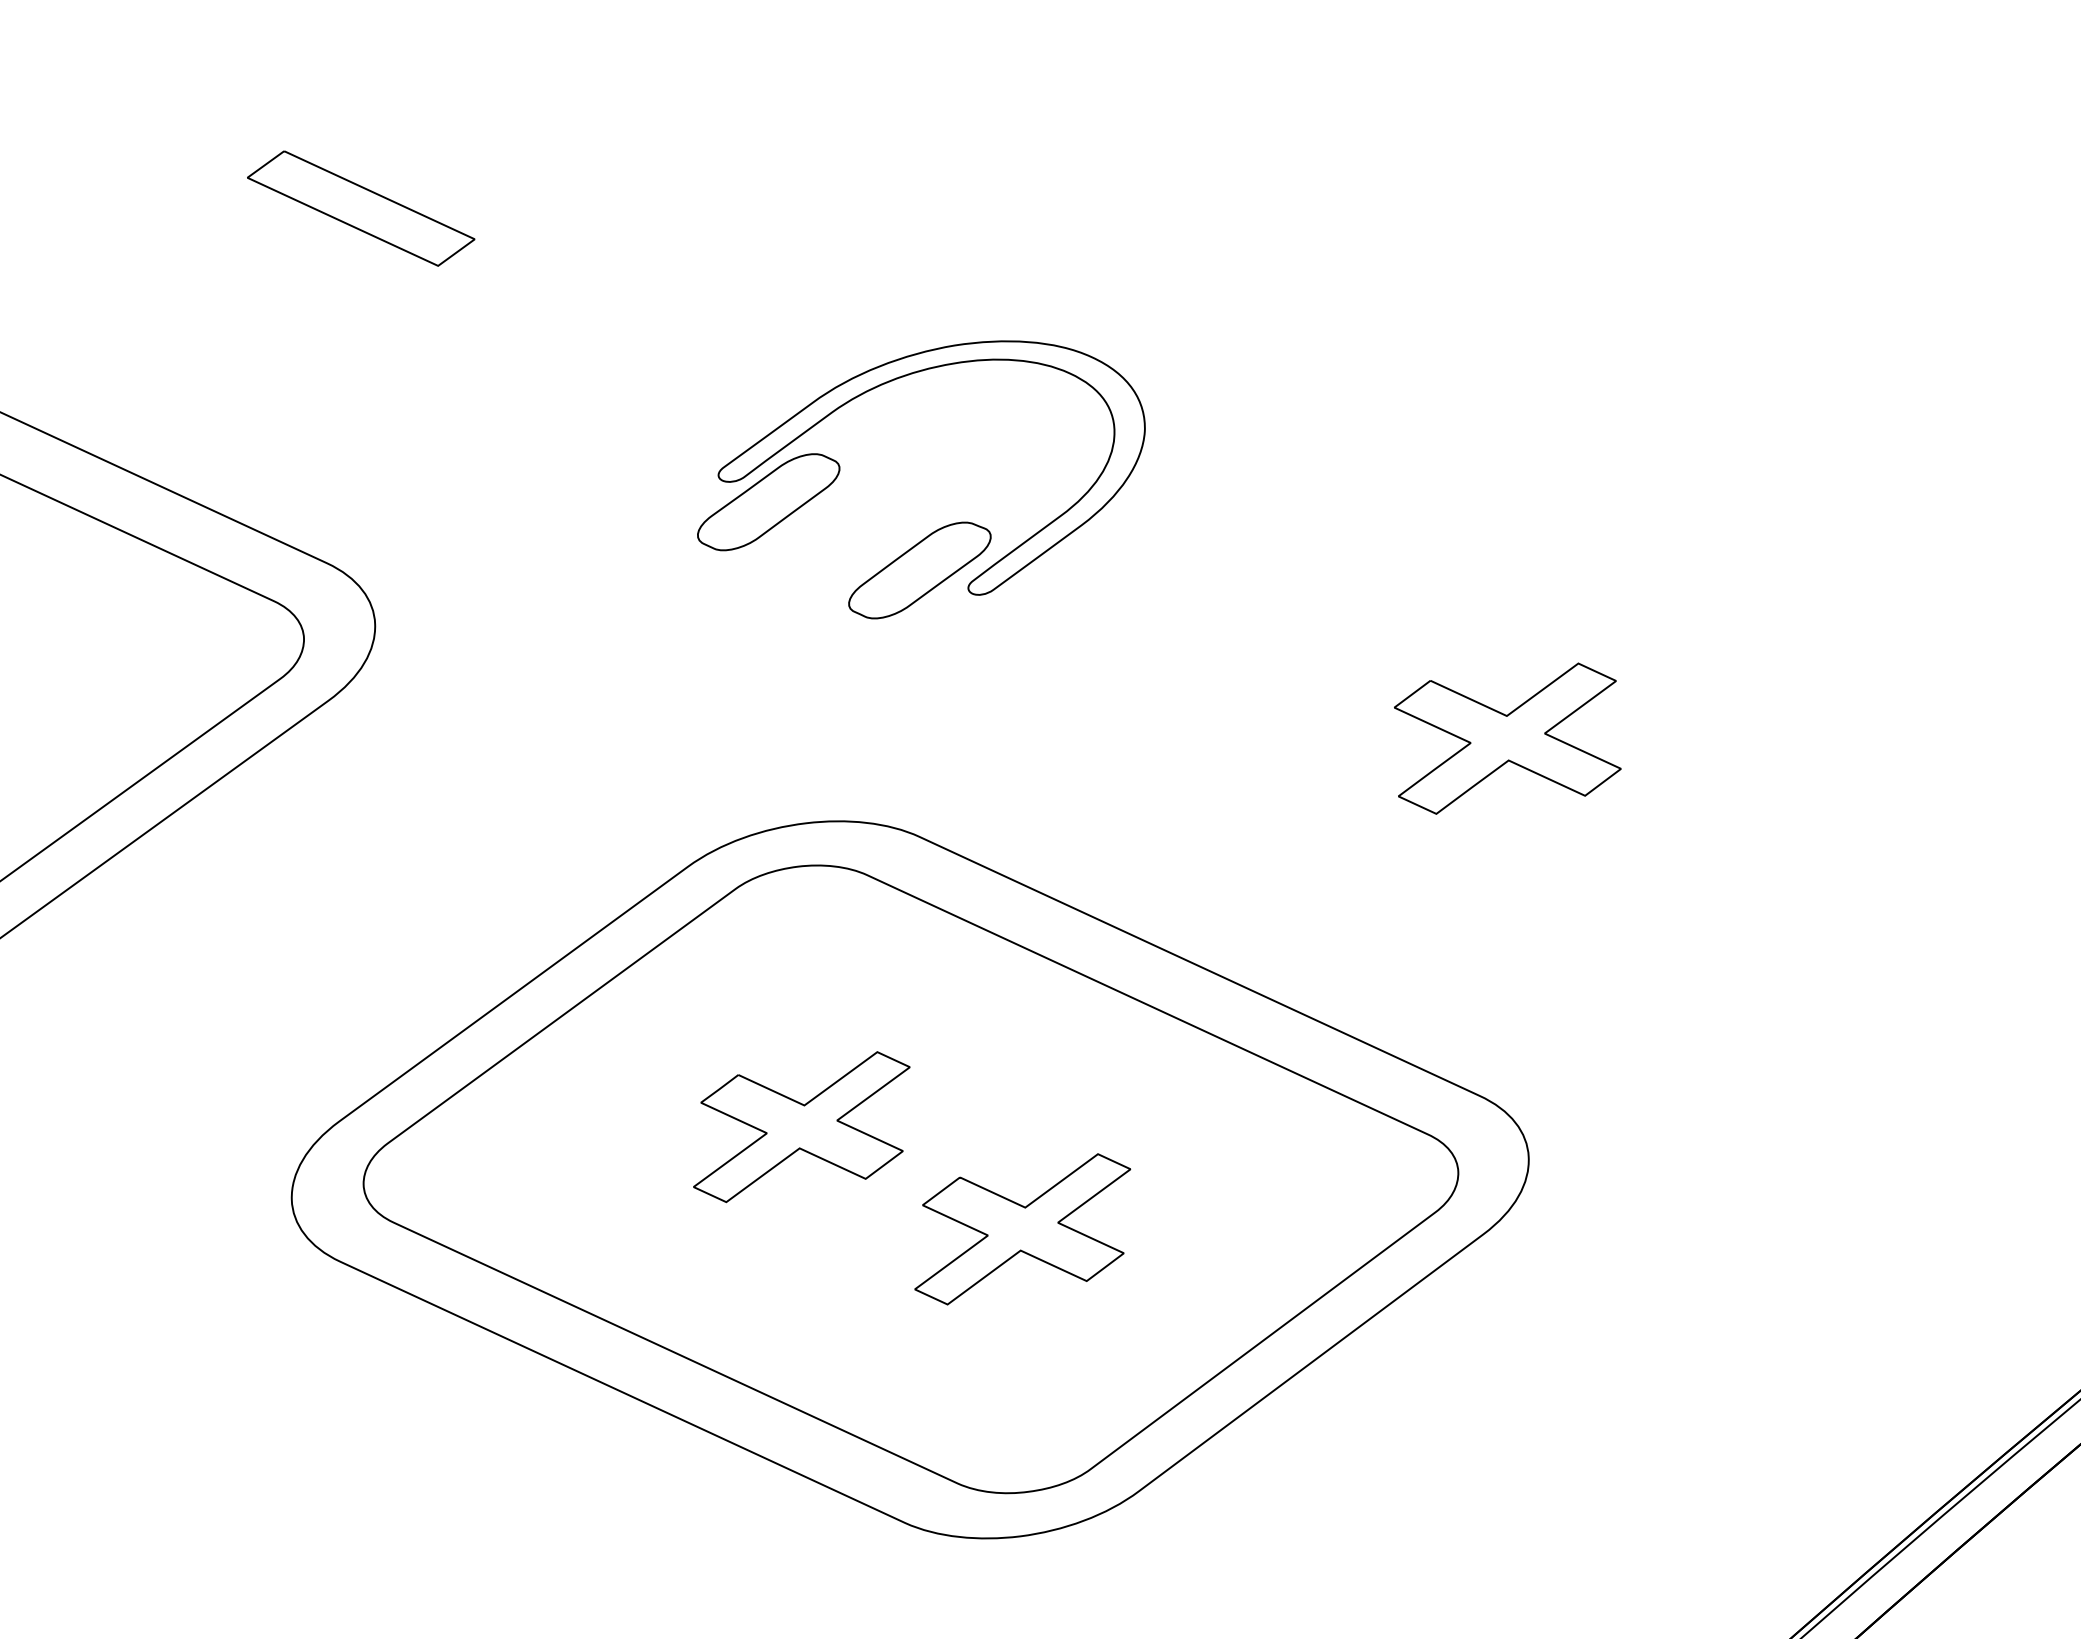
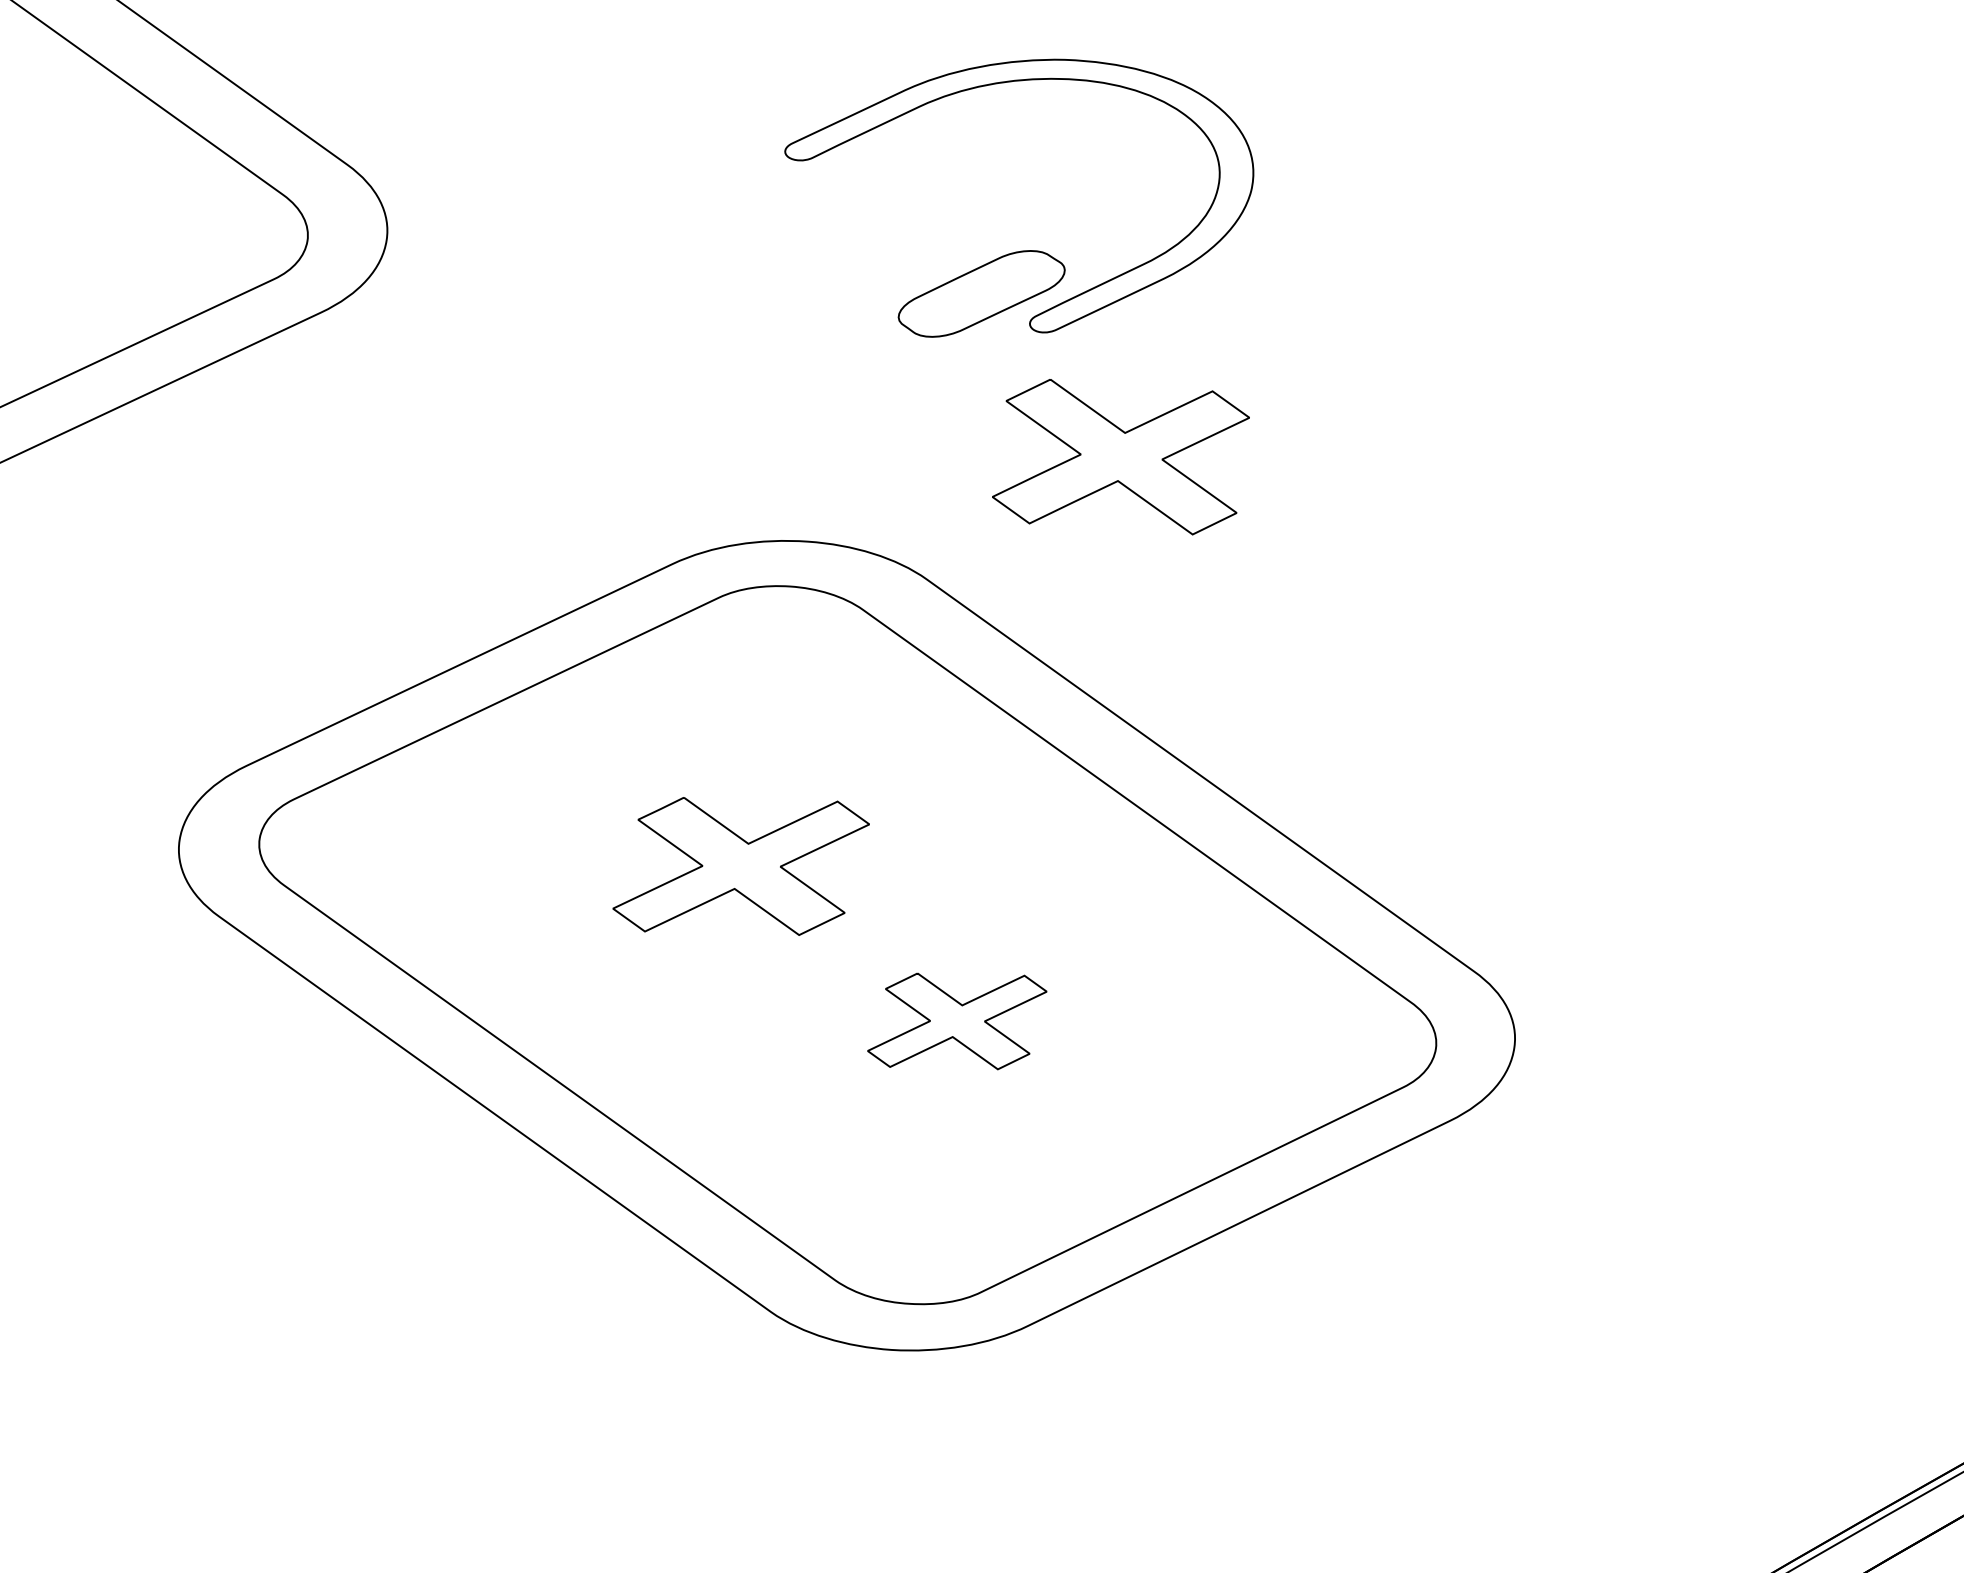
part: (768, 502) -> (833, 190), removed
part: (1507, 738) -> (1121, 457), moved
part: (1022, 1229) -> (956, 1021), size x0.7

